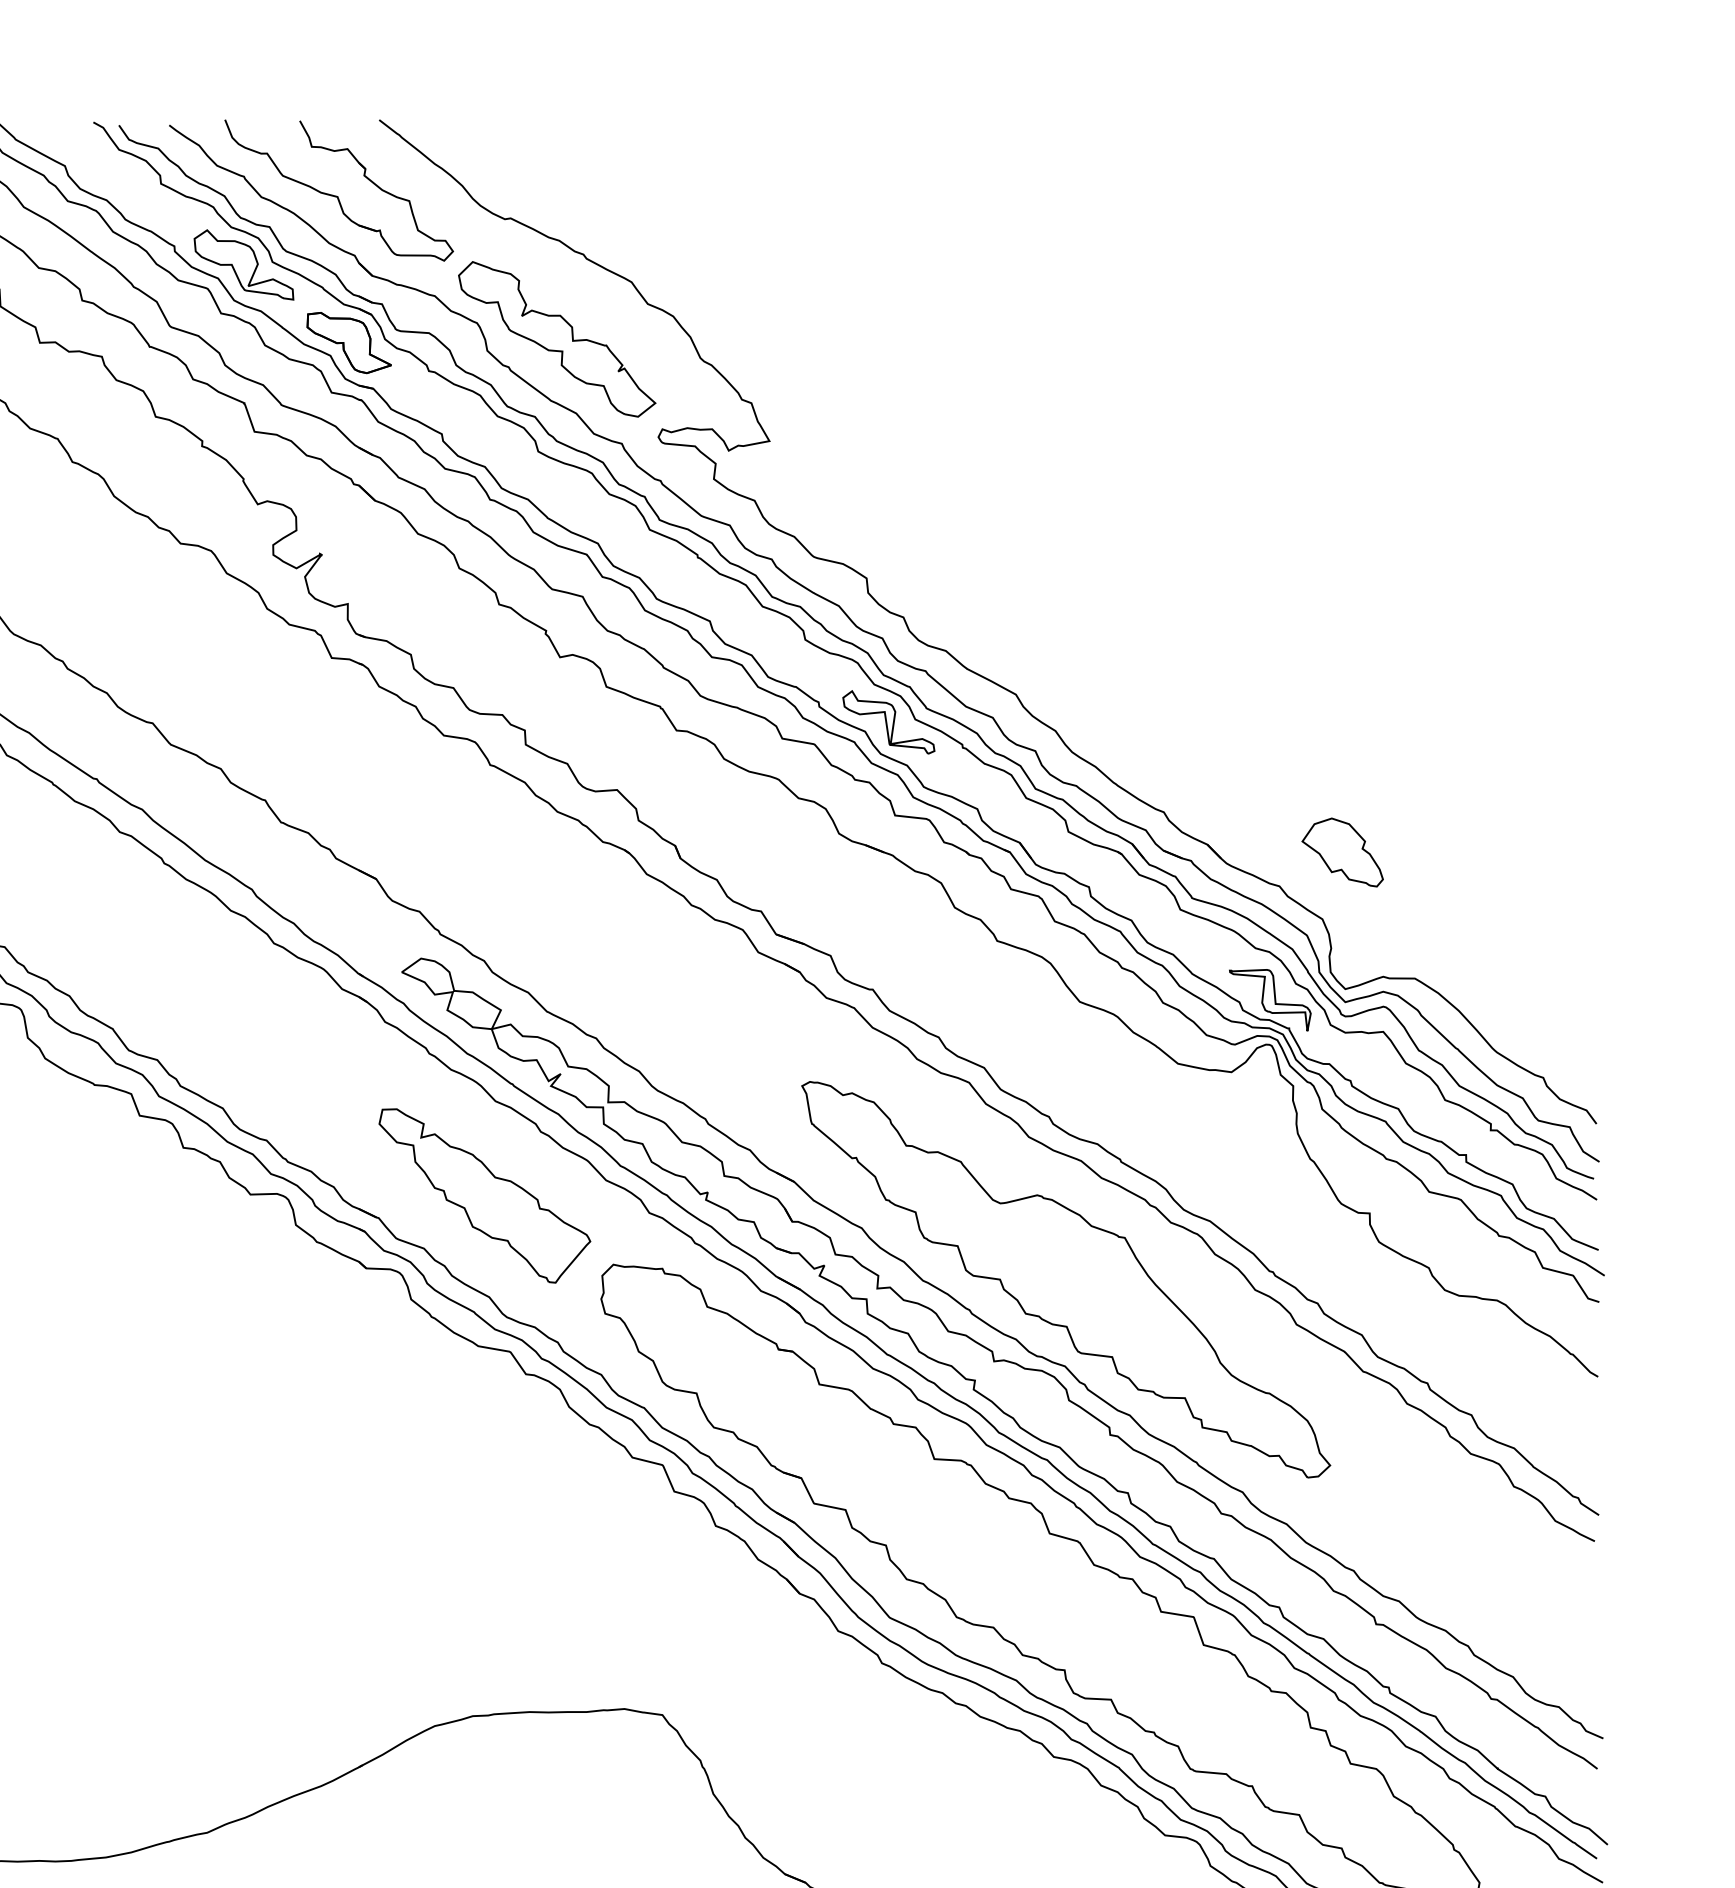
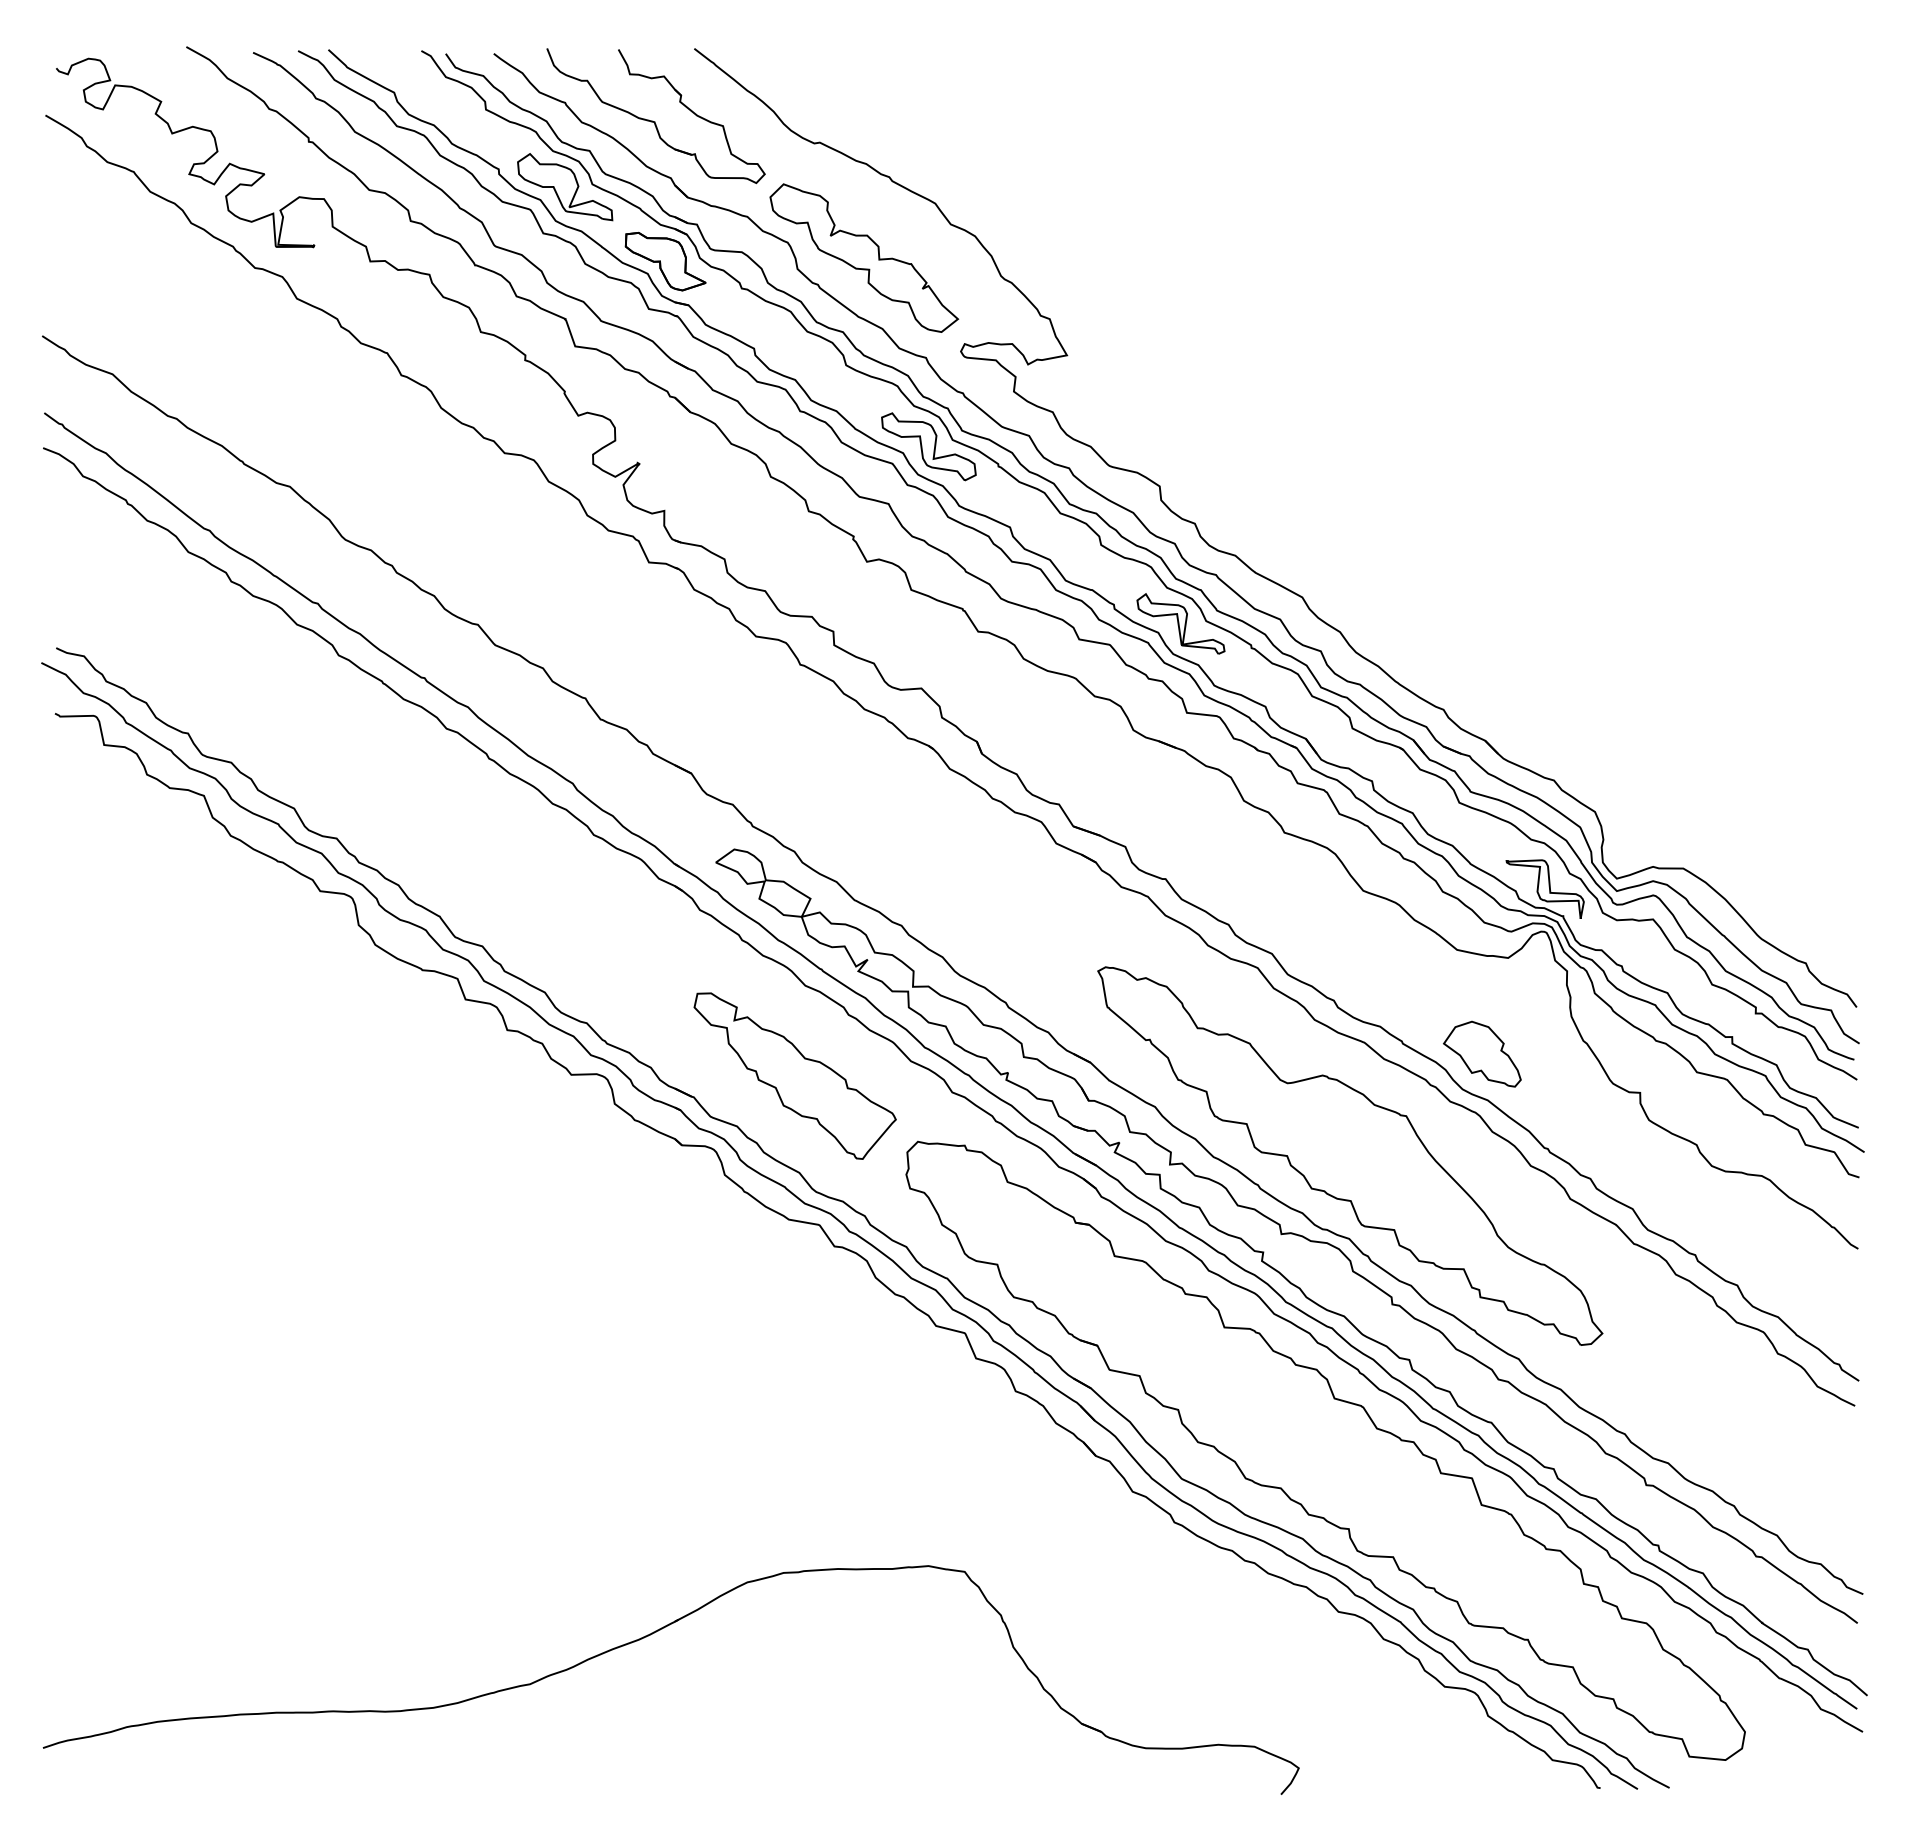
part: (624, 536) -> (928, 446), added
part: (1342, 851) -> (1482, 1053), moved

